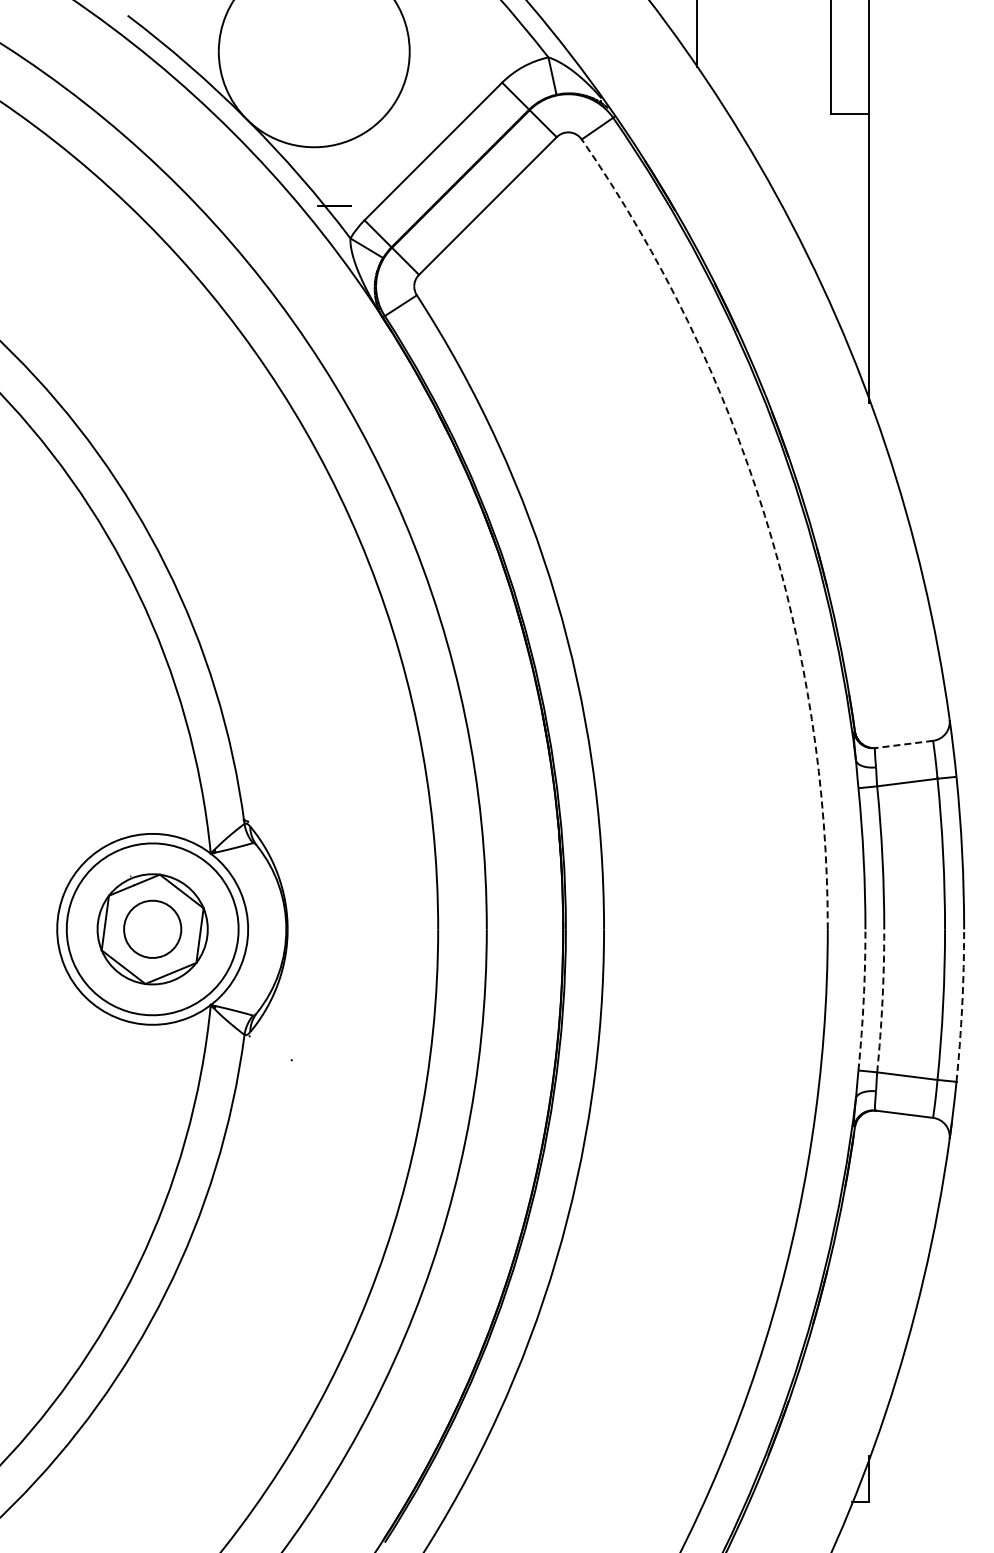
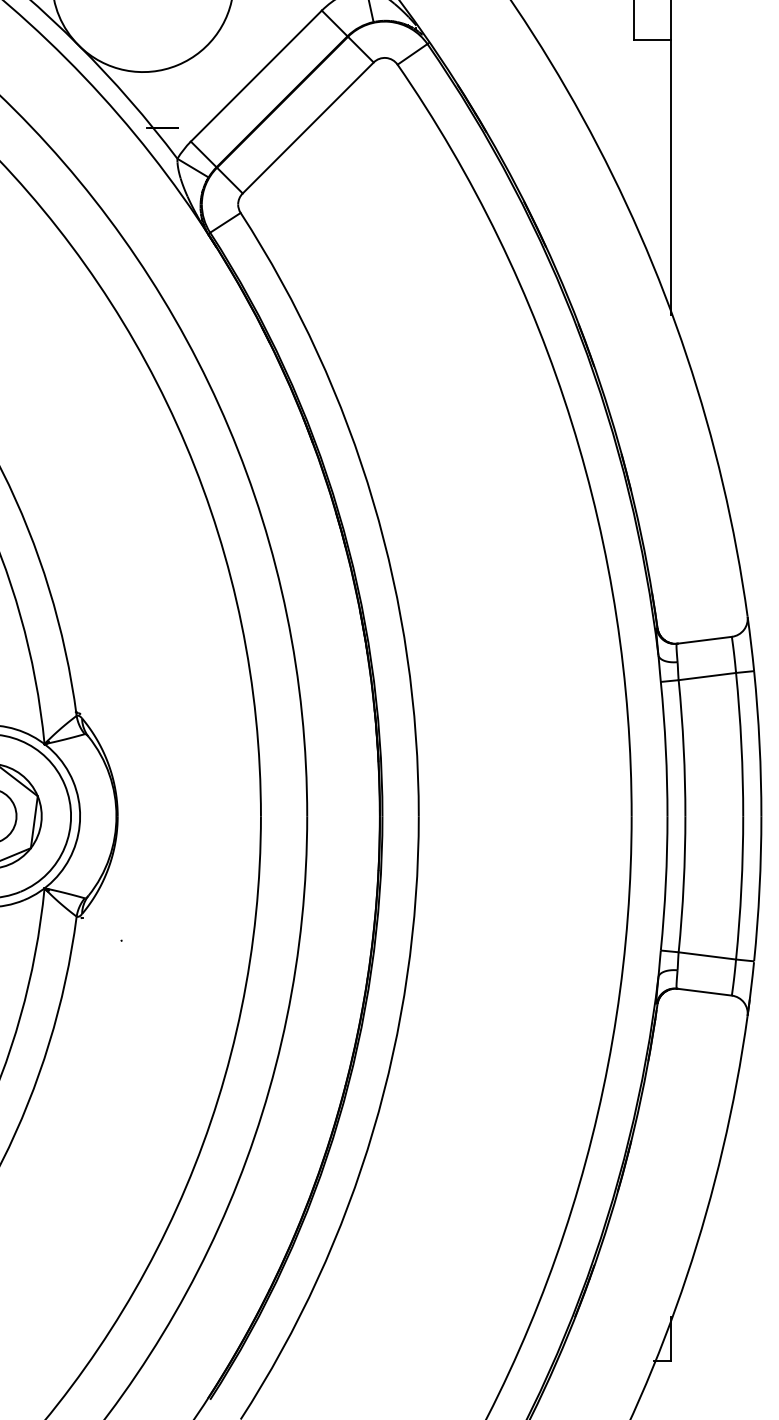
arc: (764, 515) -> (571, 422), dashed -> solid
line: (904, 744) -> (704, 640), dashed -> solid
arc: (863, 1000) -> (665, 883), dashed -> solid
arc: (882, 1000) -> (683, 883), dashed -> solid
arc: (962, 1005) -> (759, 888), dashed -> solid

